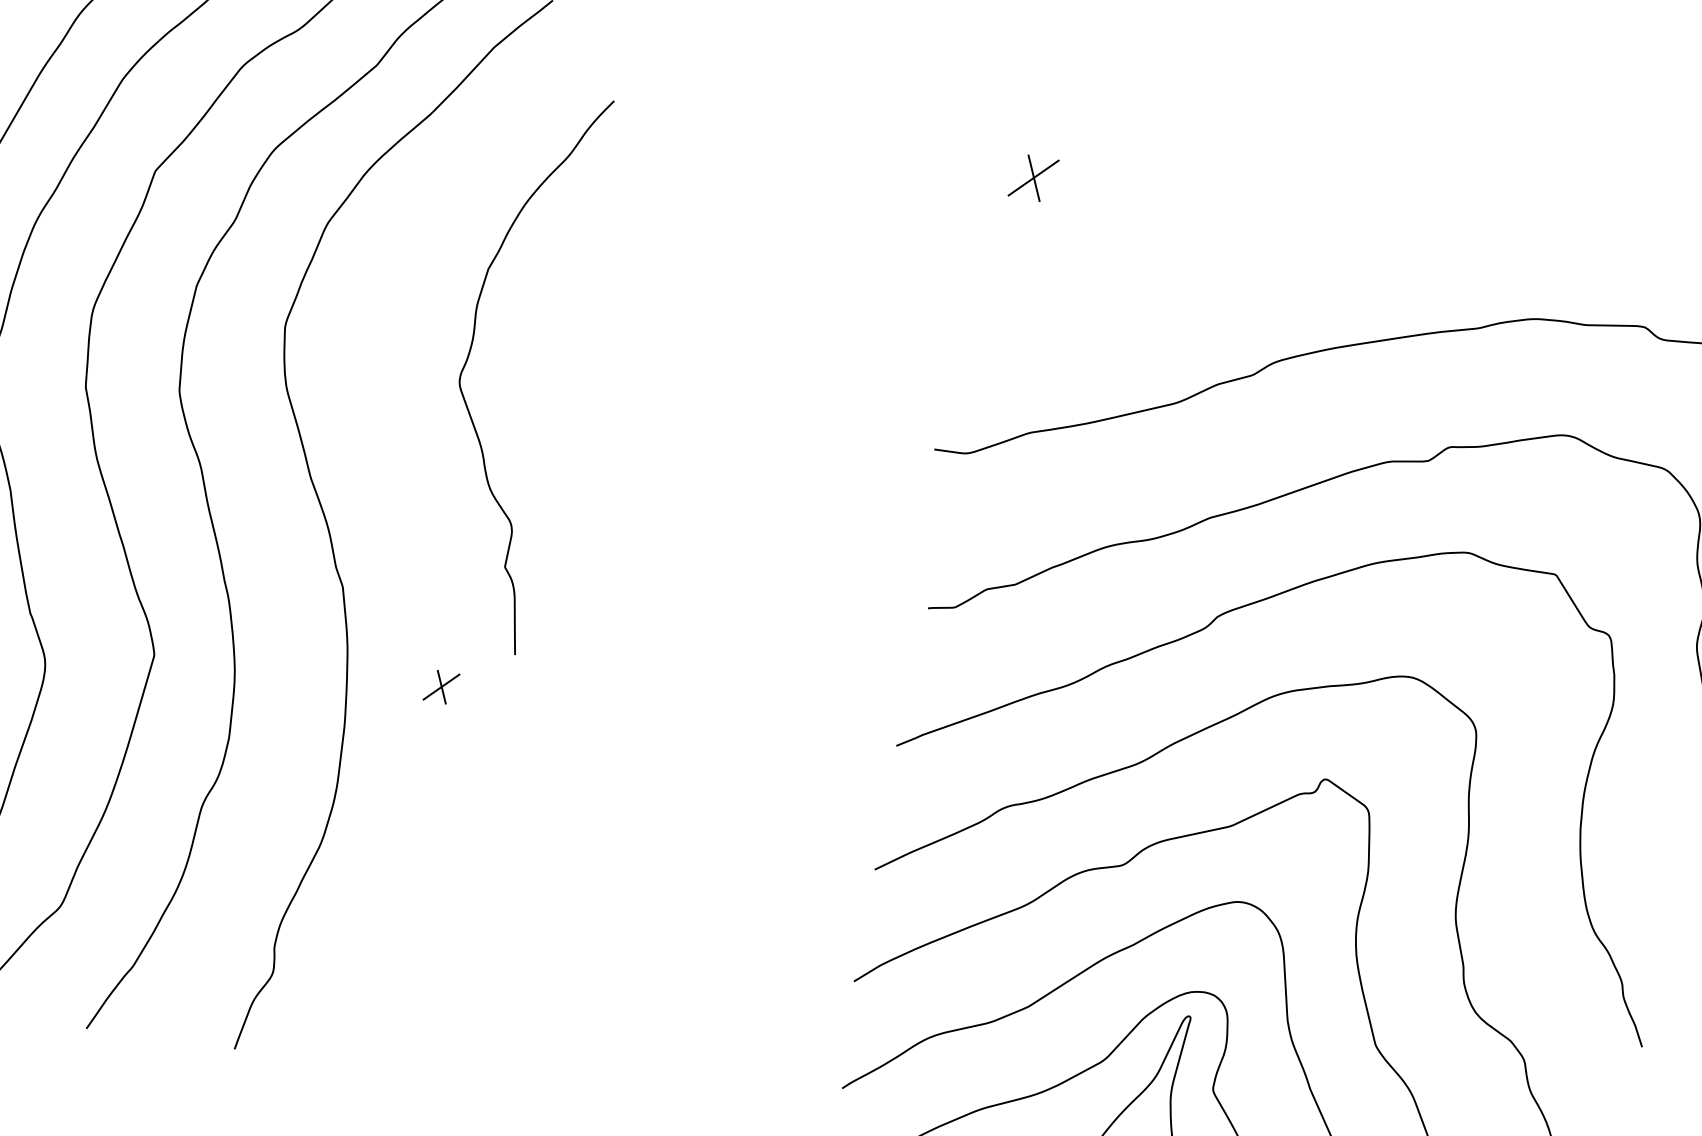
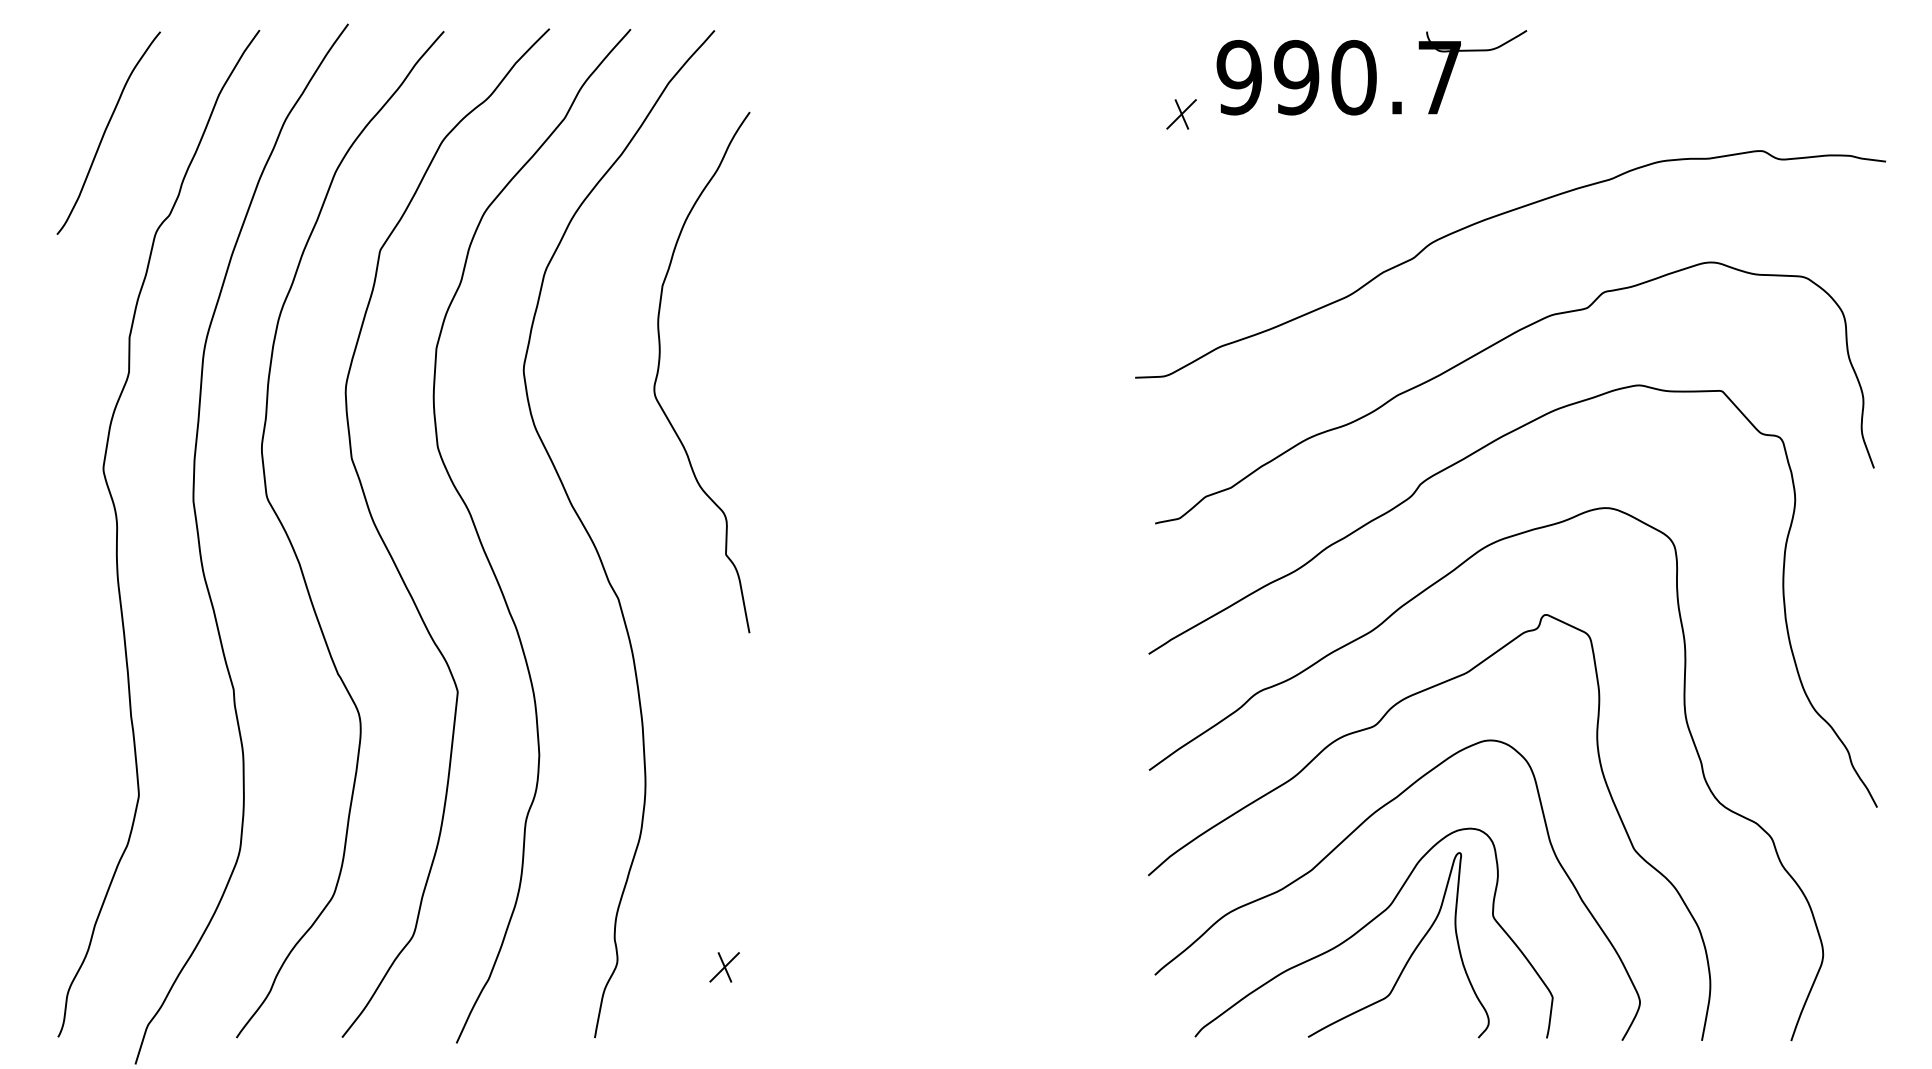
part: (1243, 169) -> (1371, 72), added
part: (1033, 178) -> (1181, 114), size x0.71
curve: (469, 357) -> (659, 369), moved
part: (441, 687) -> (724, 967), moved

